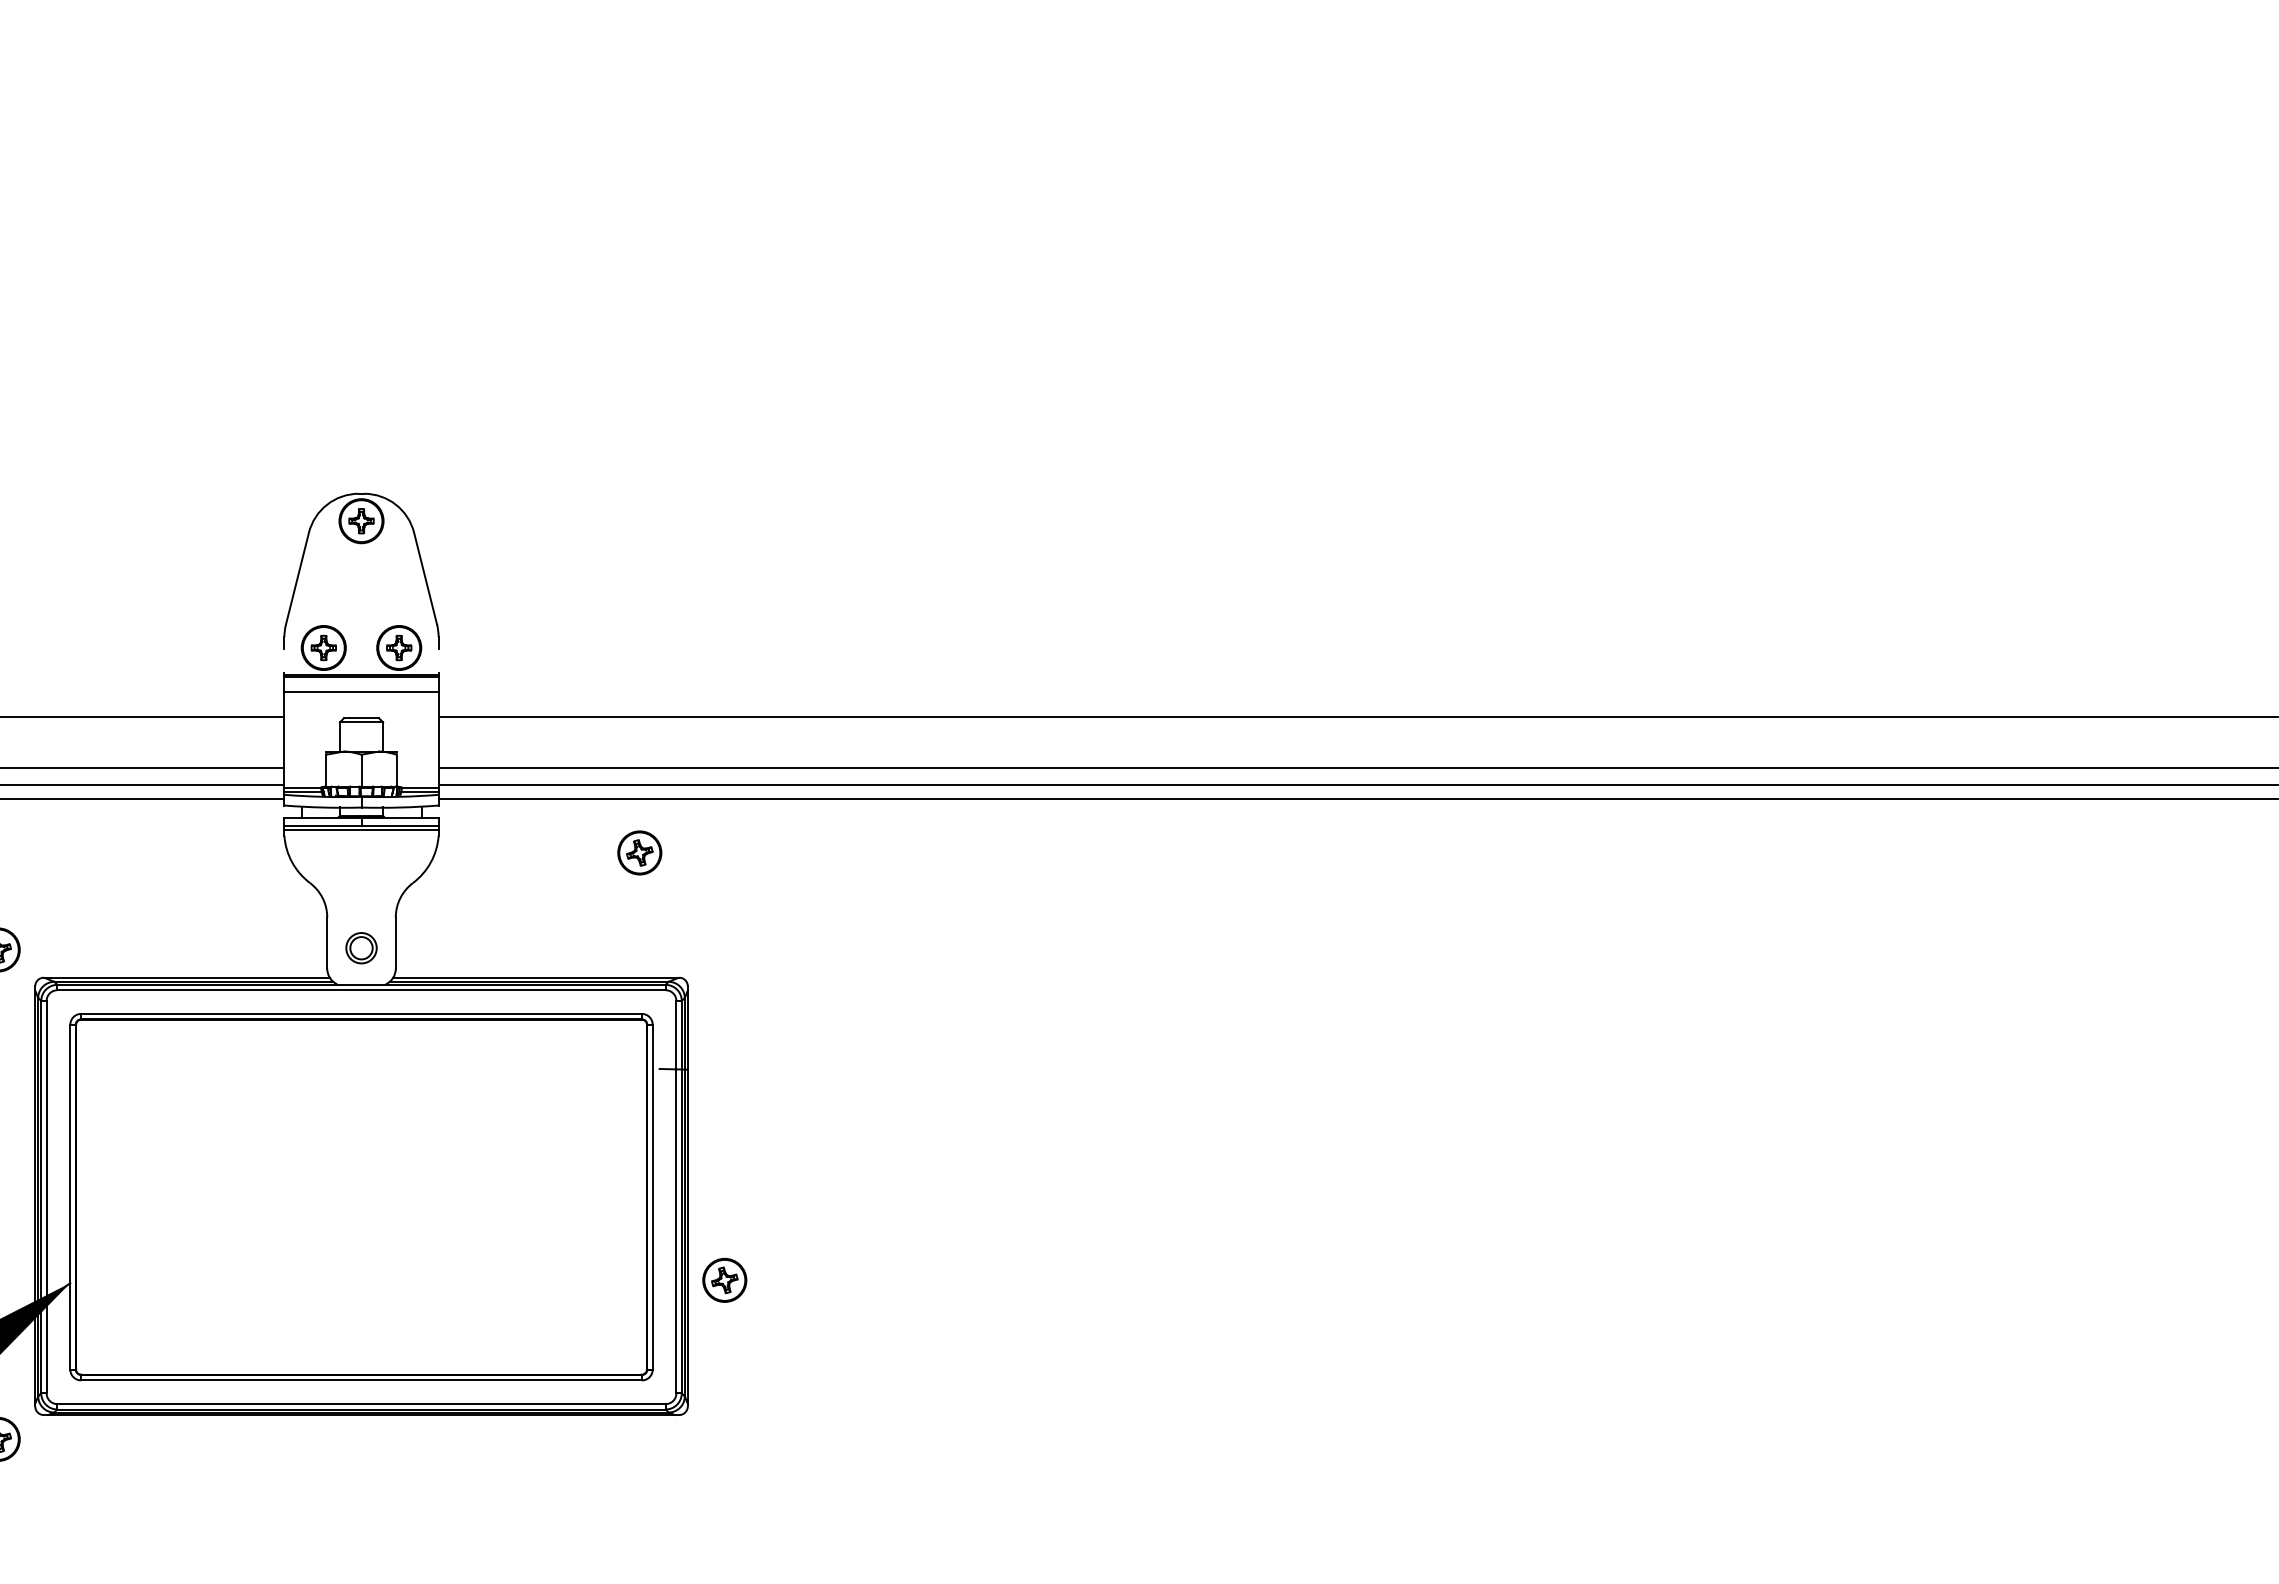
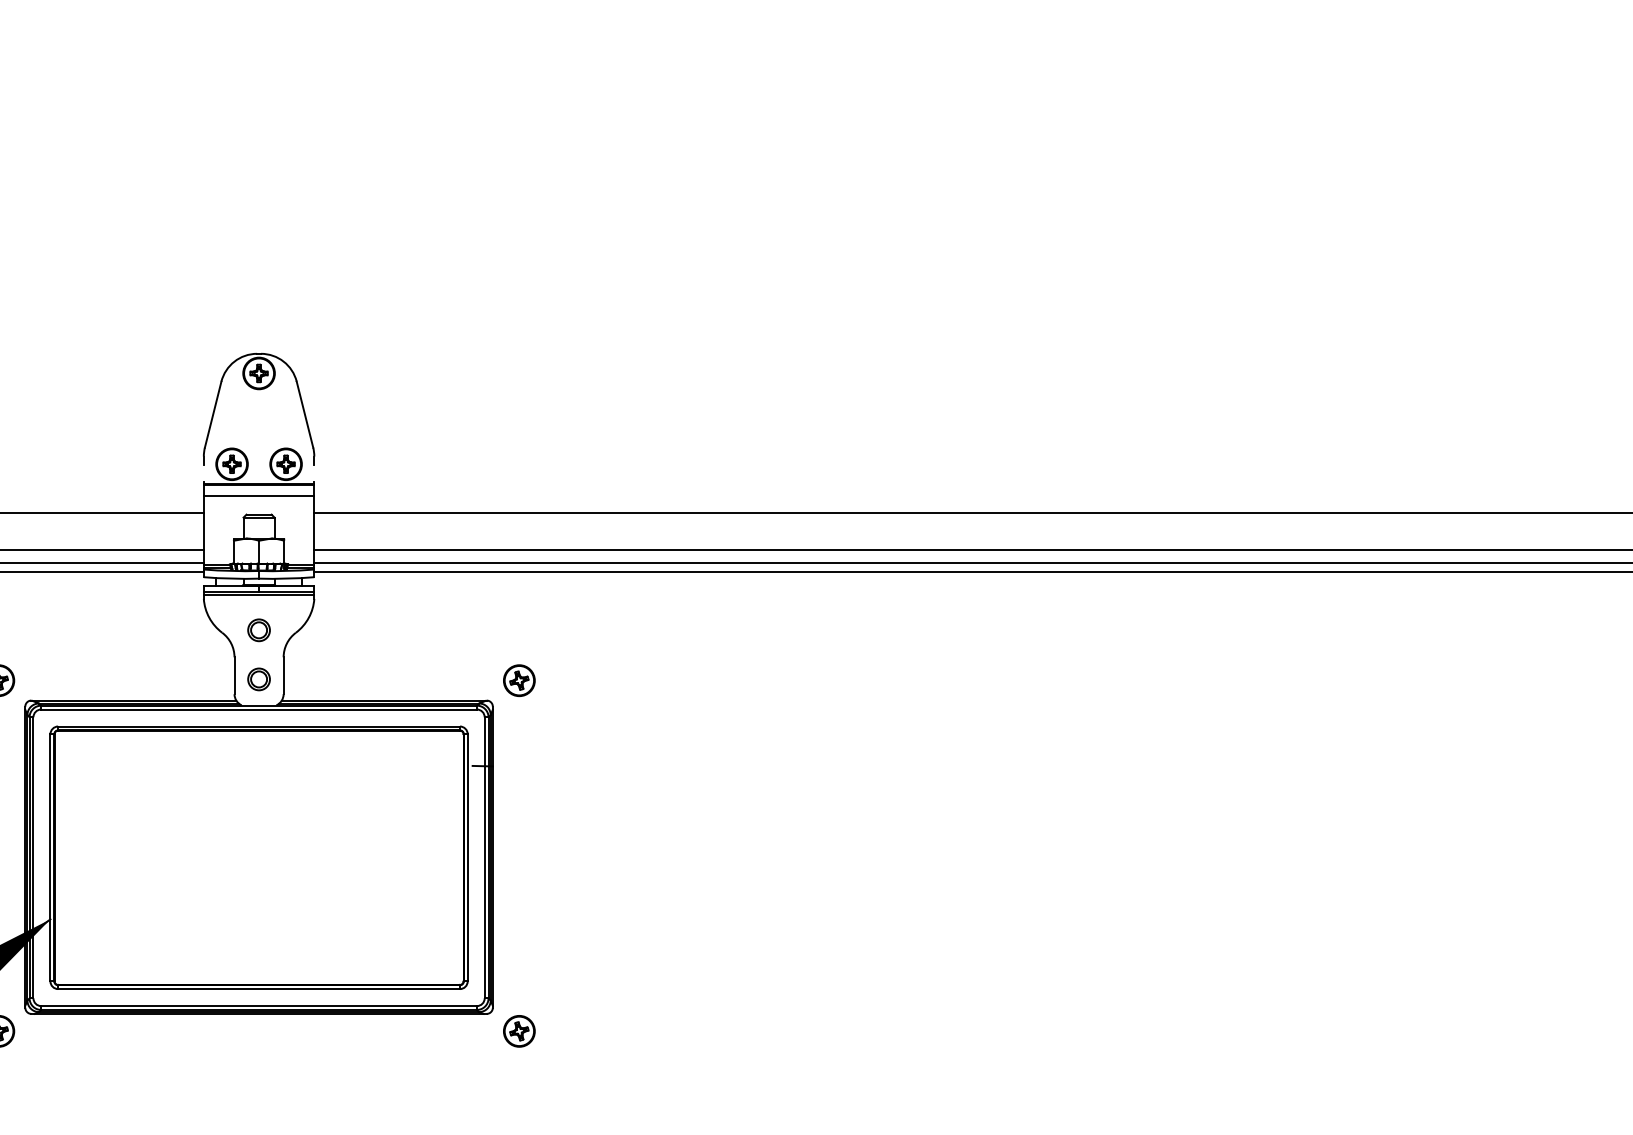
part: (639, 852) -> (519, 680), moved
part: (361, 879) -> (259, 630), added
part: (724, 1279) -> (519, 1030), moved

